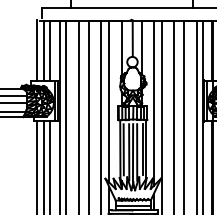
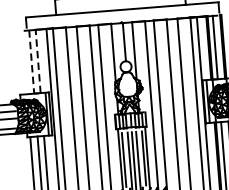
line: (37, 50) -> (24, 62), removed
line: (50, 50) -> (38, 61), solid -> dashed
line: (43, 51) -> (31, 62), solid -> dashed

